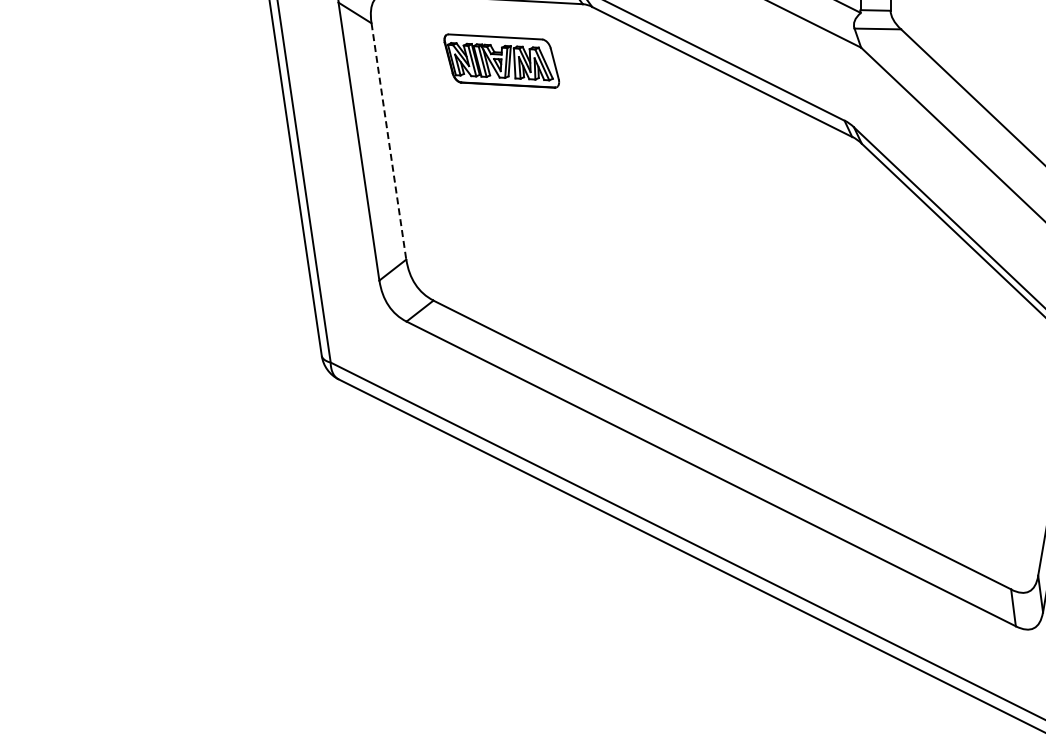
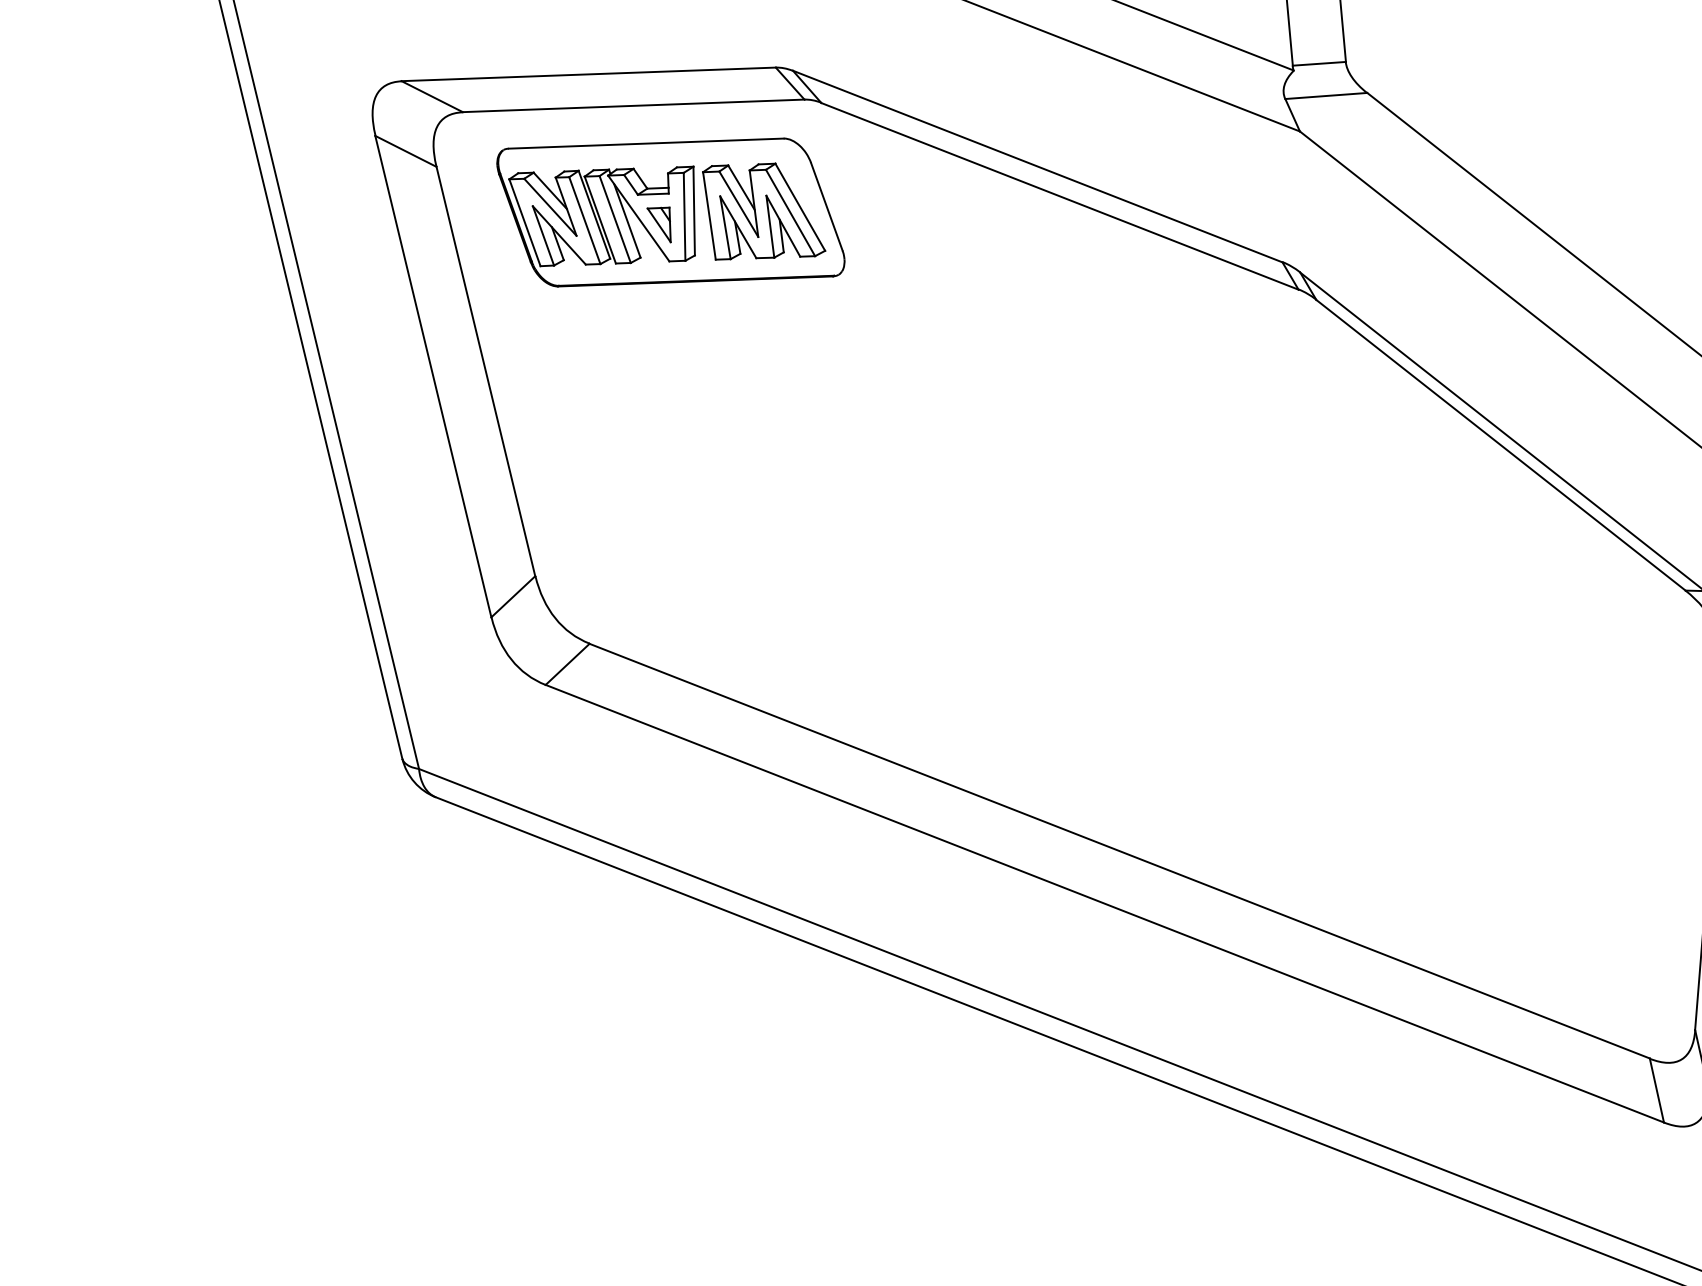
part: (501, 60) -> (670, 211), size x1.67
line: (388, 141) -> (485, 371), dashed -> solid

